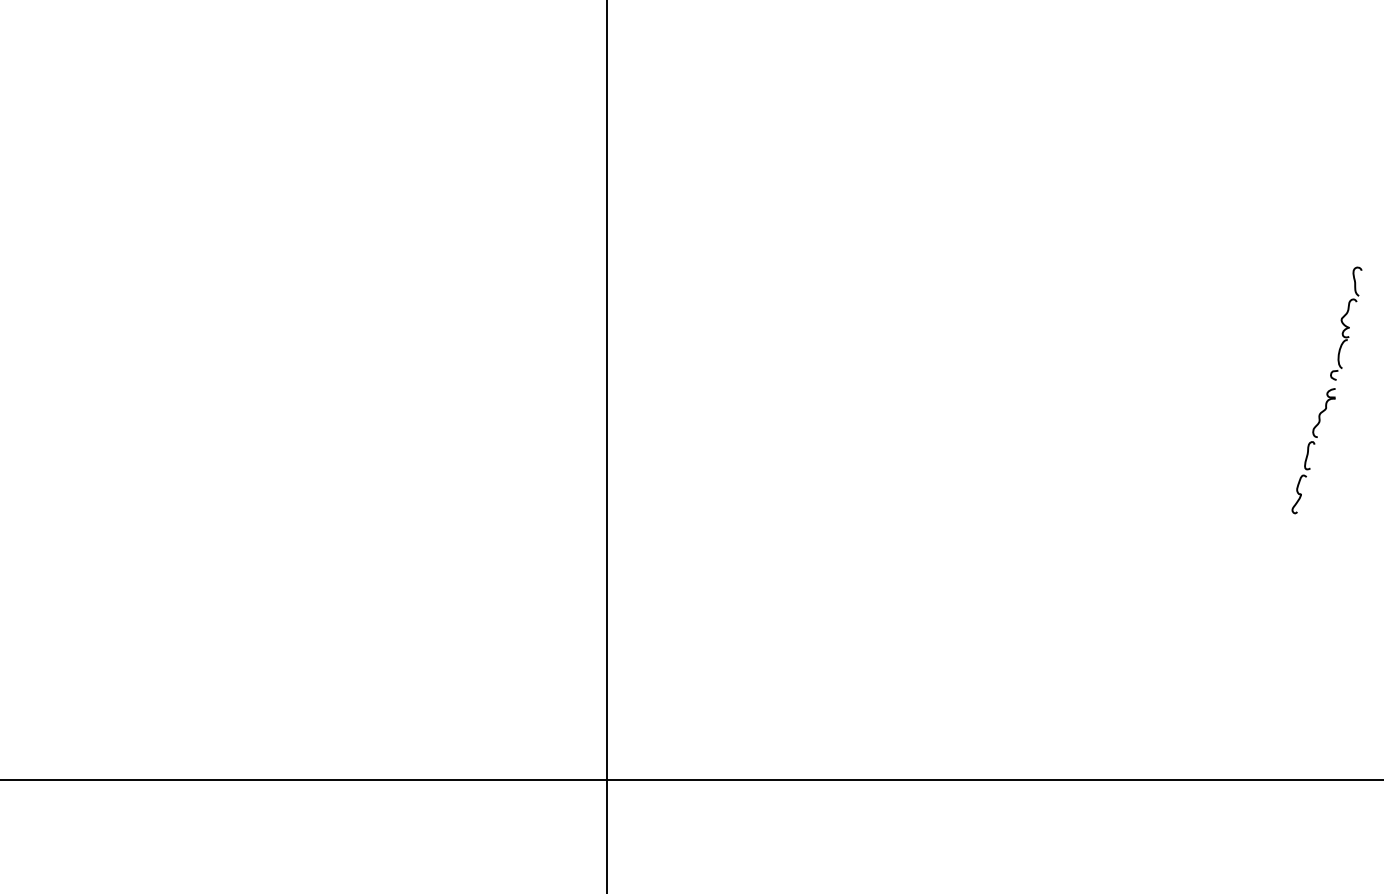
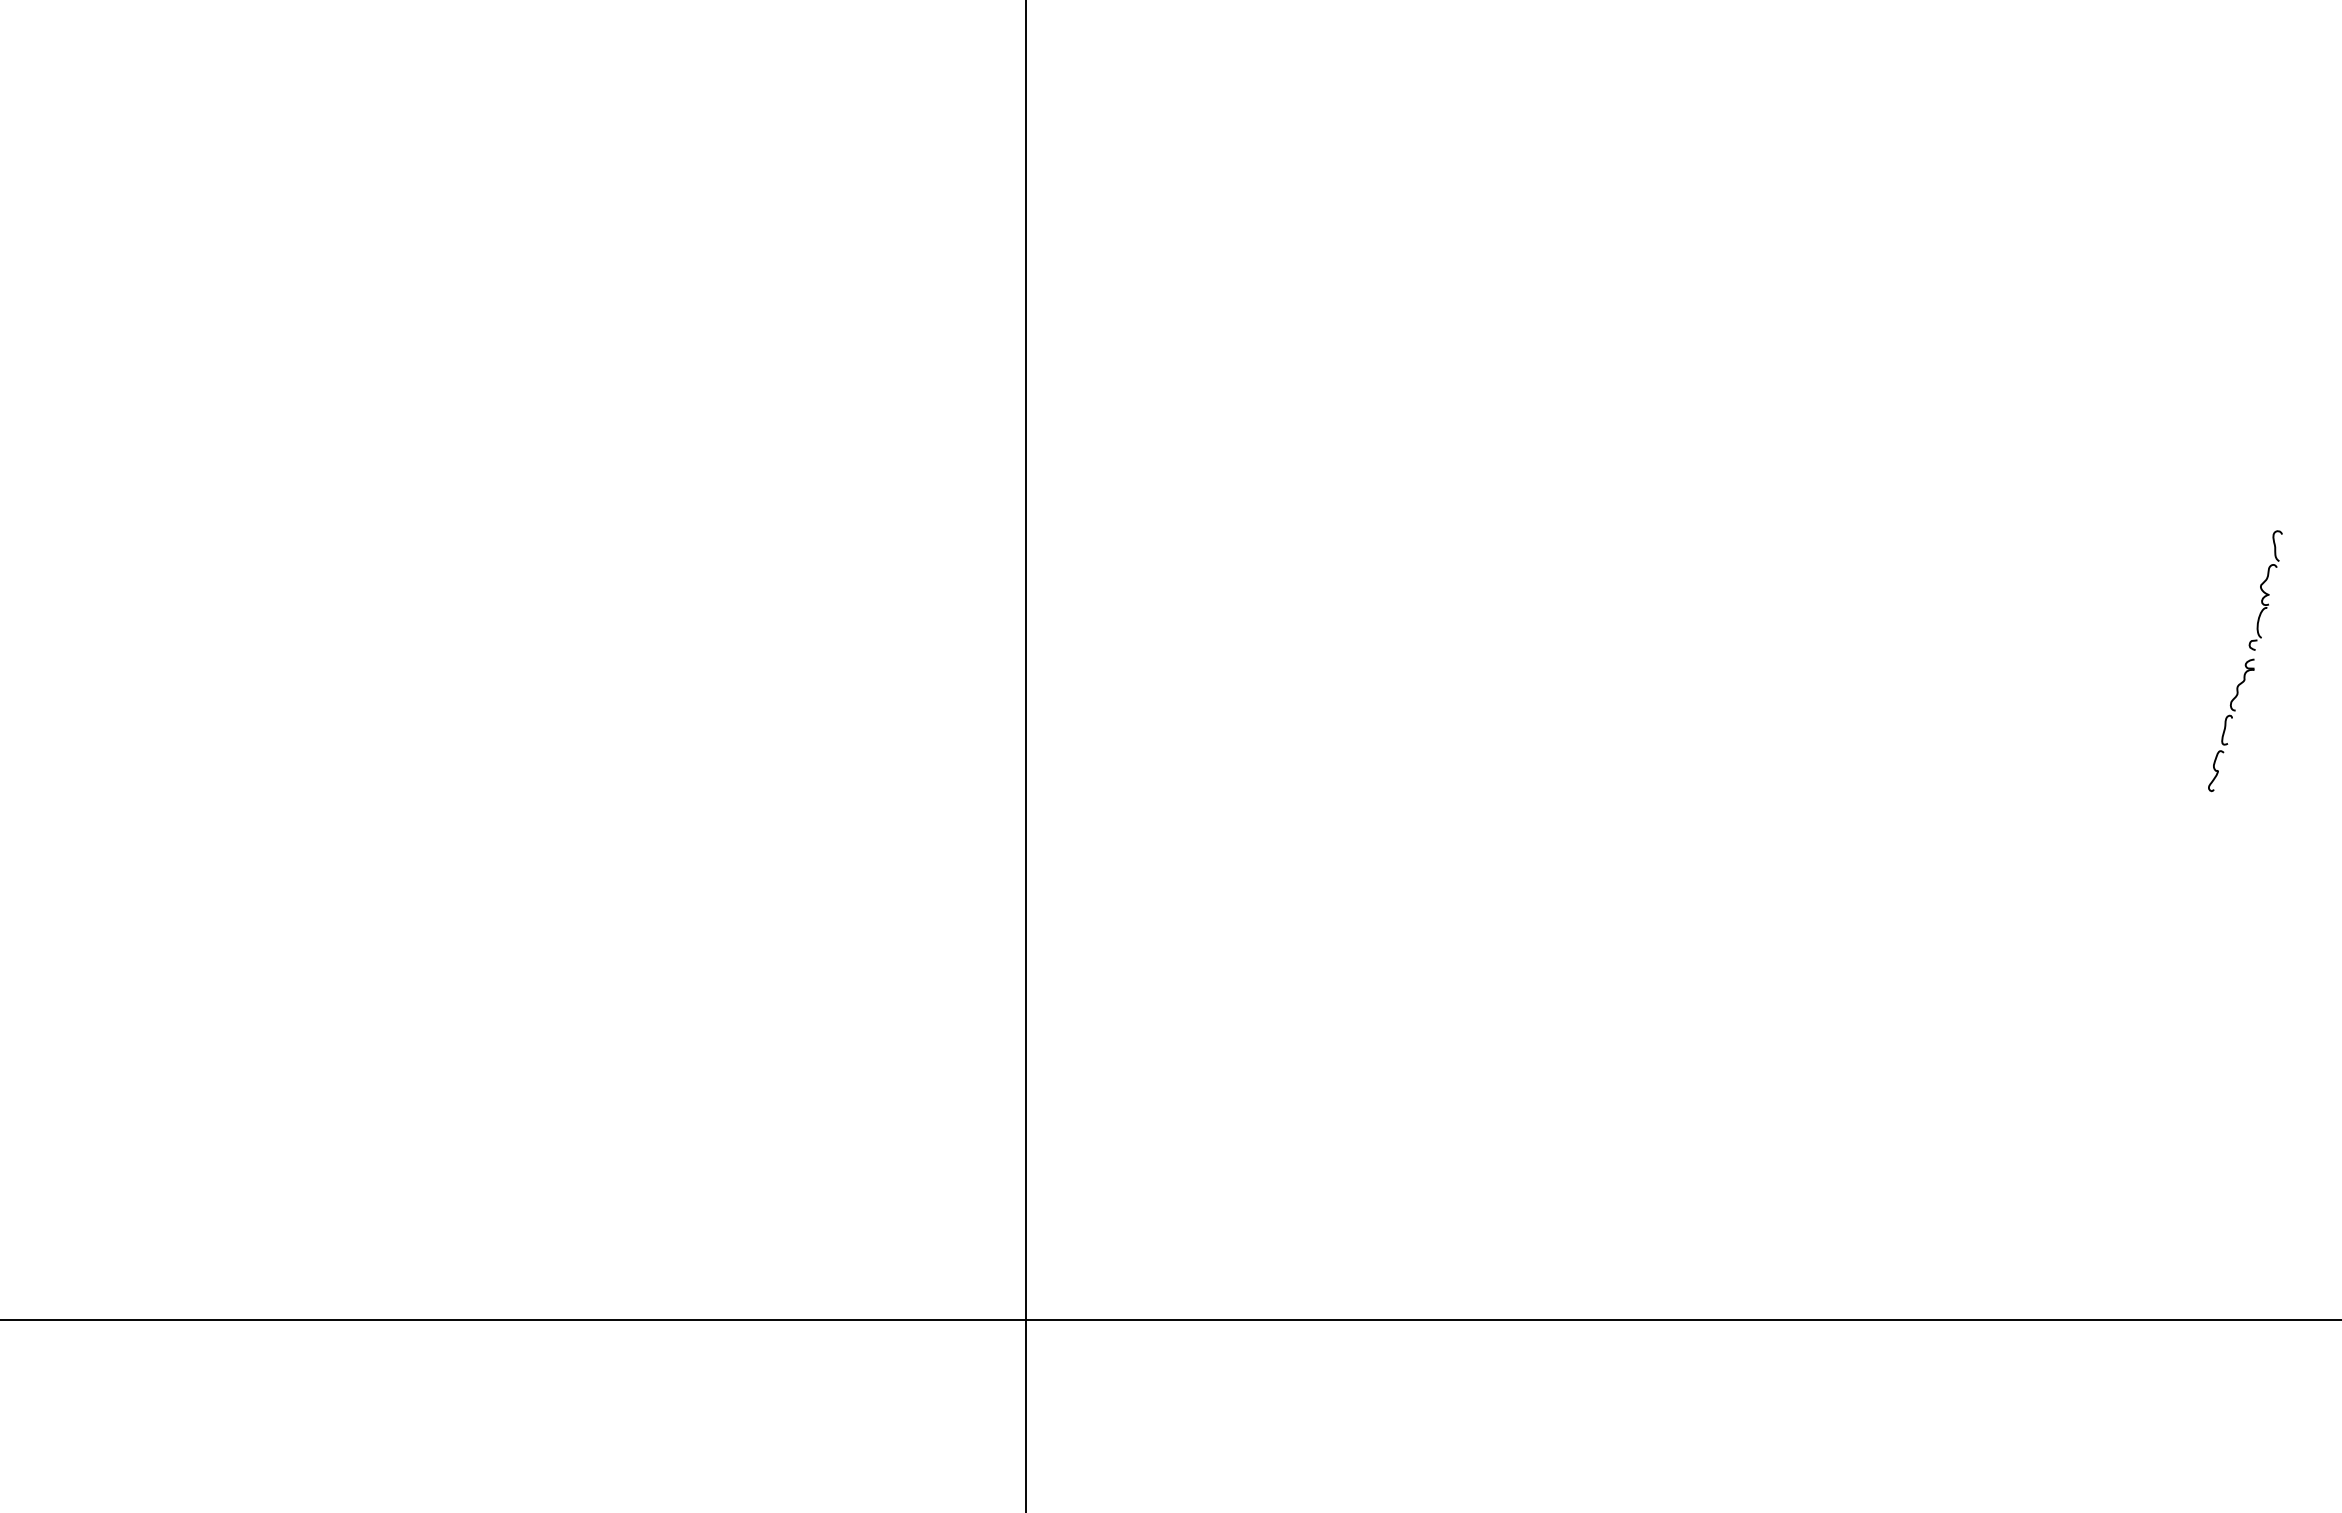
part: (1326, 390) -> (2244, 660), size x0.62

